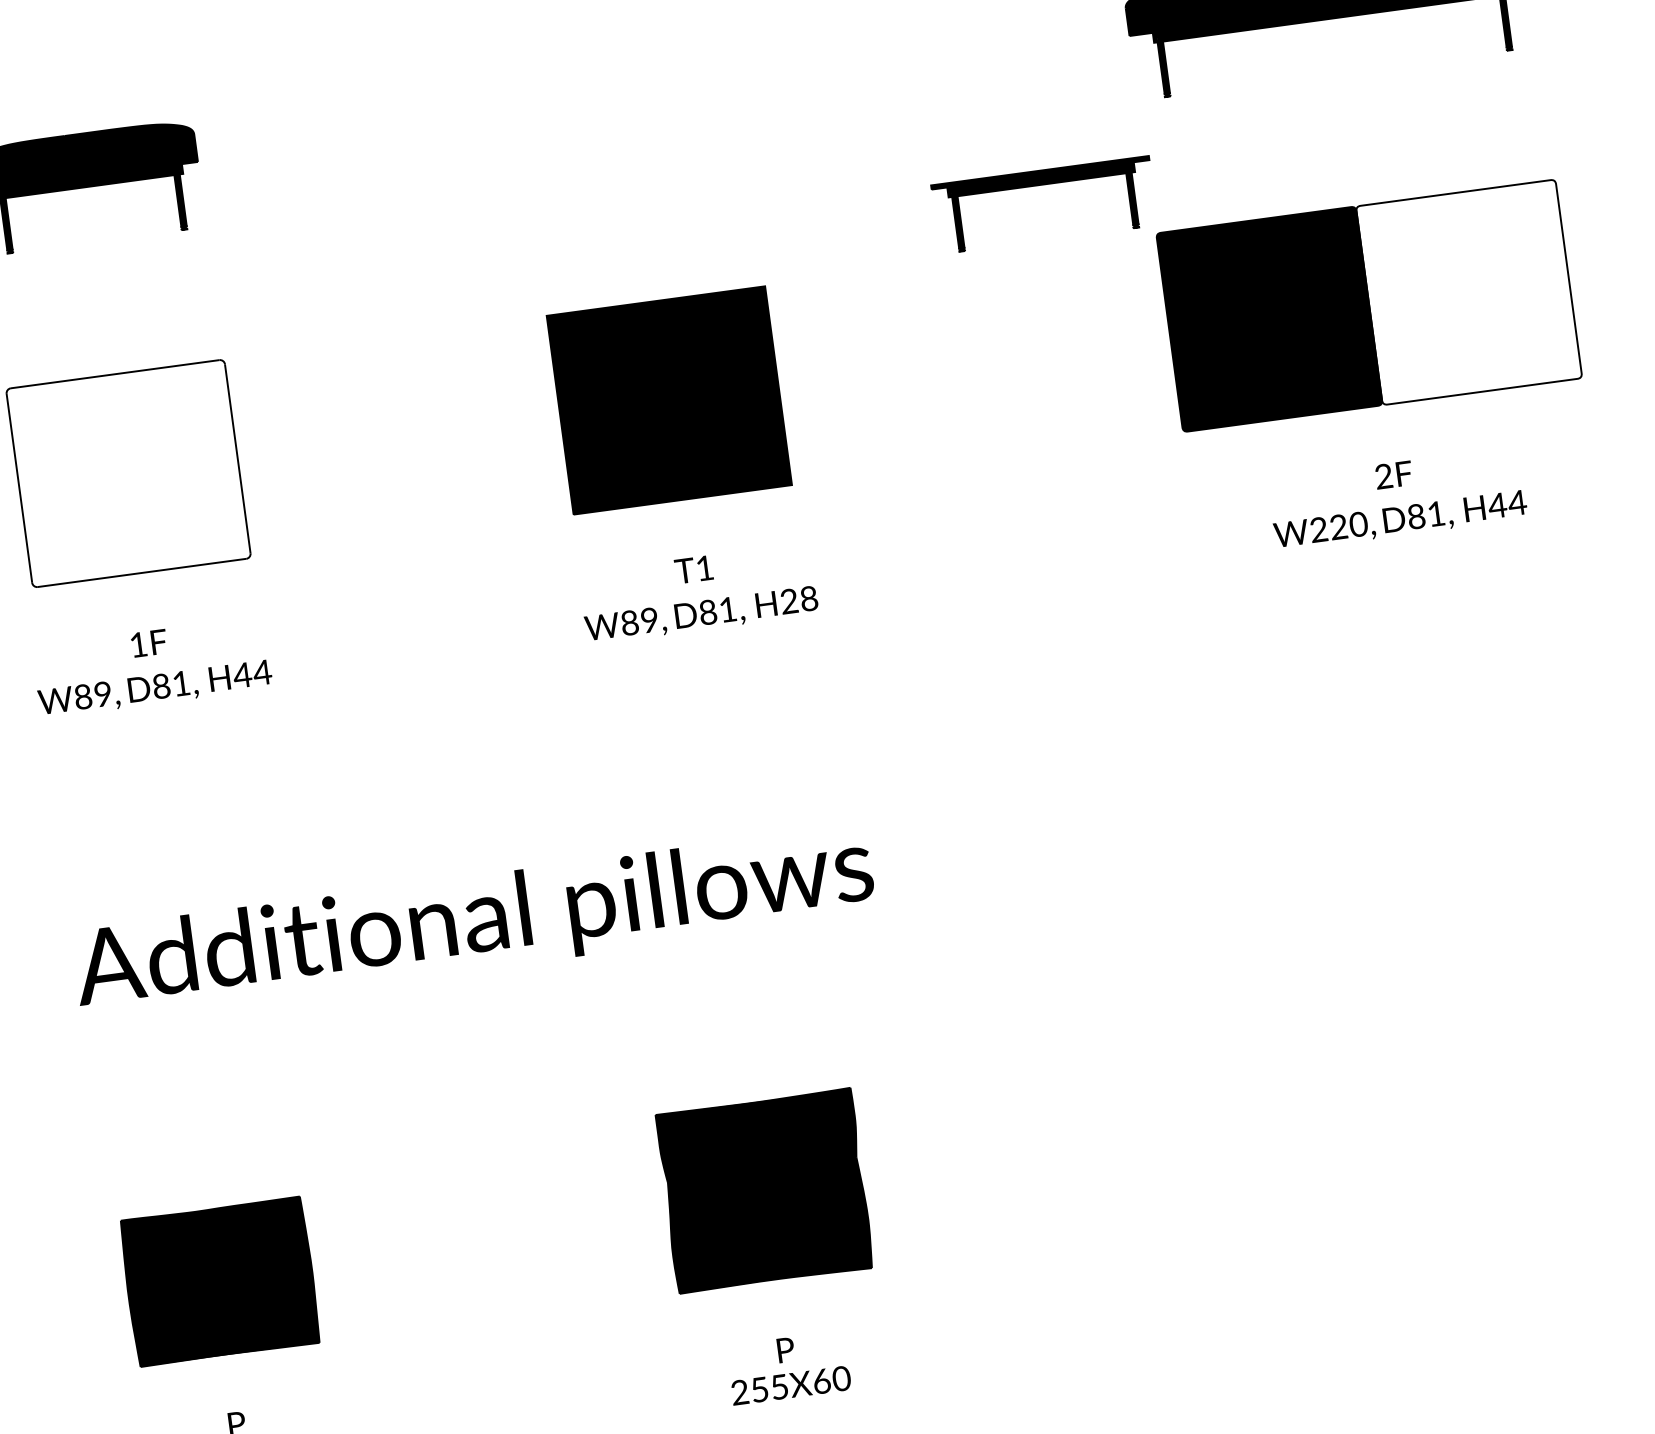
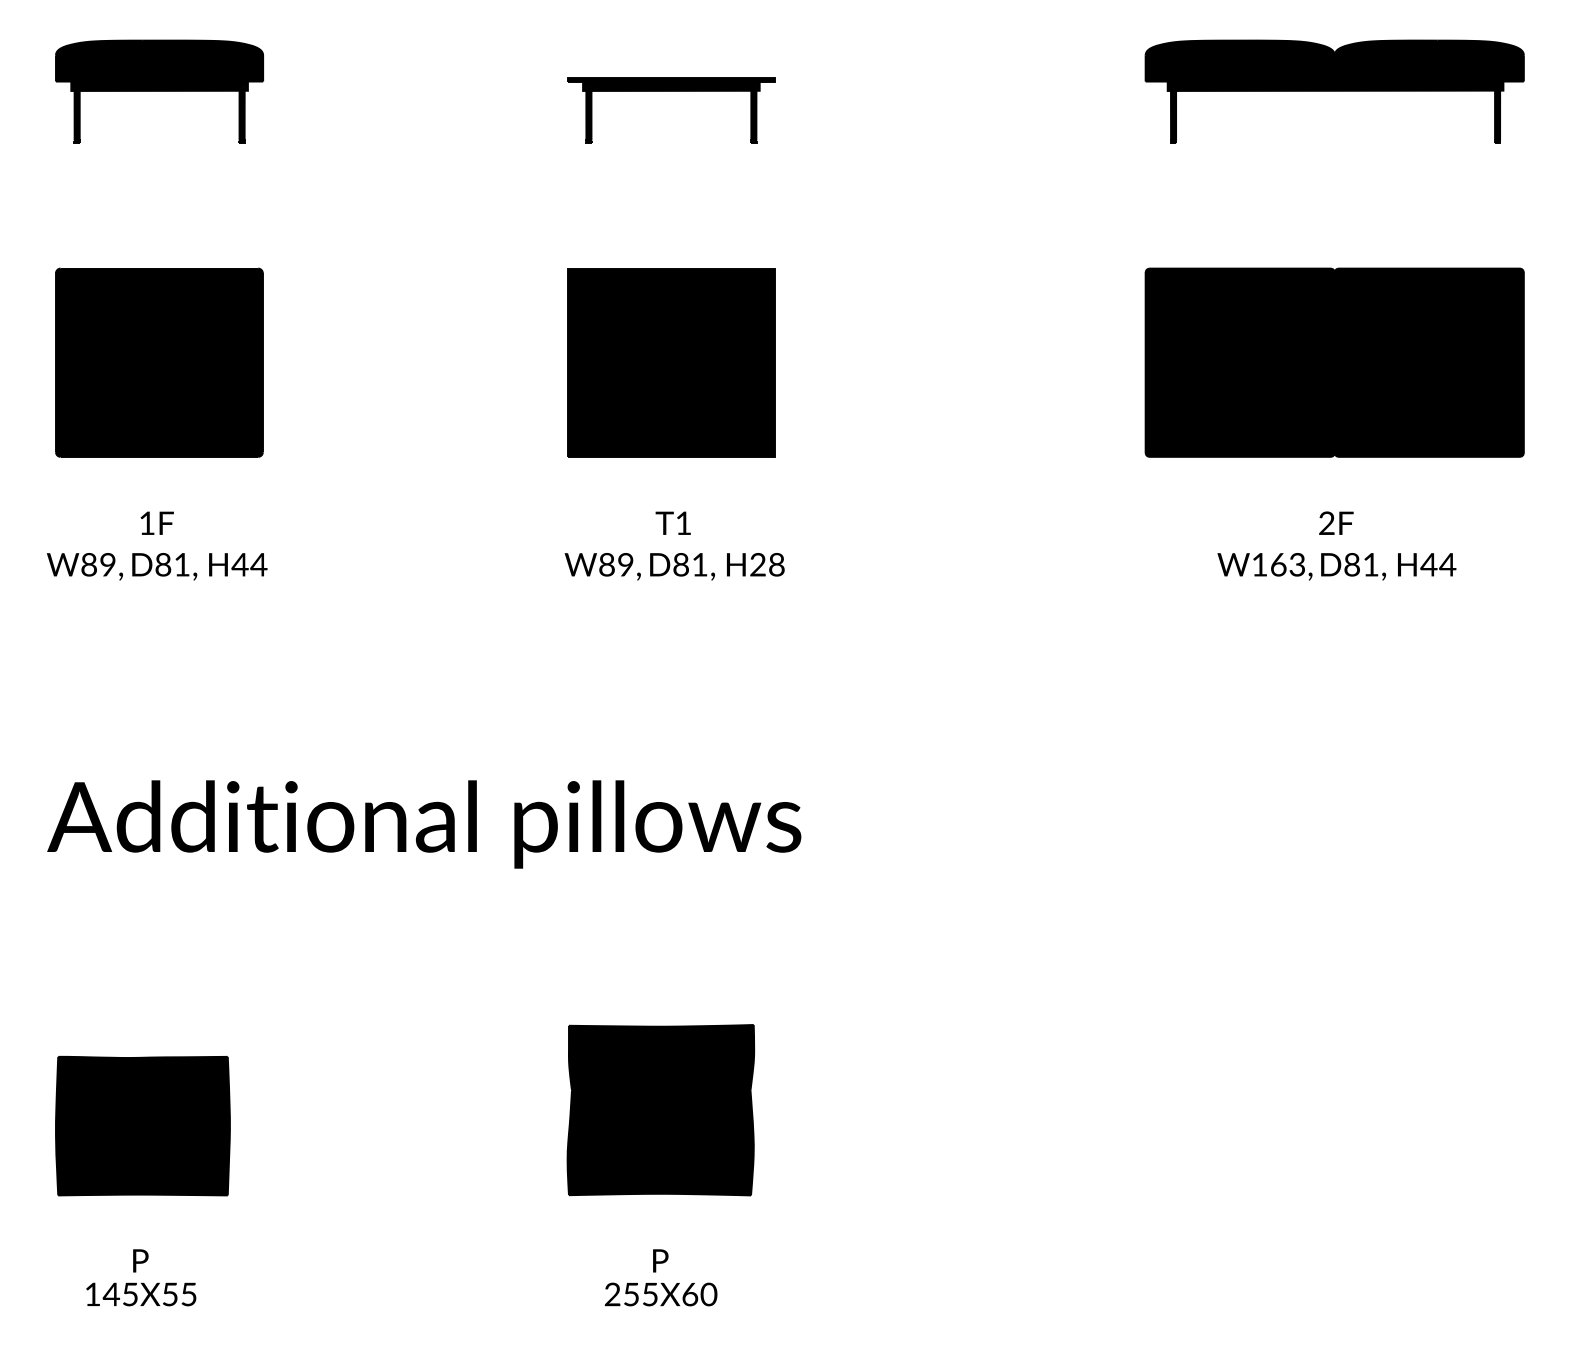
part: (1042, 185) -> (671, 91), moved
fill: (1468, 292) -> (1428, 362), added
fill: (127, 473) -> (158, 362), added
text: (1338, 526) -> (1278, 564), W220, -> W163,

